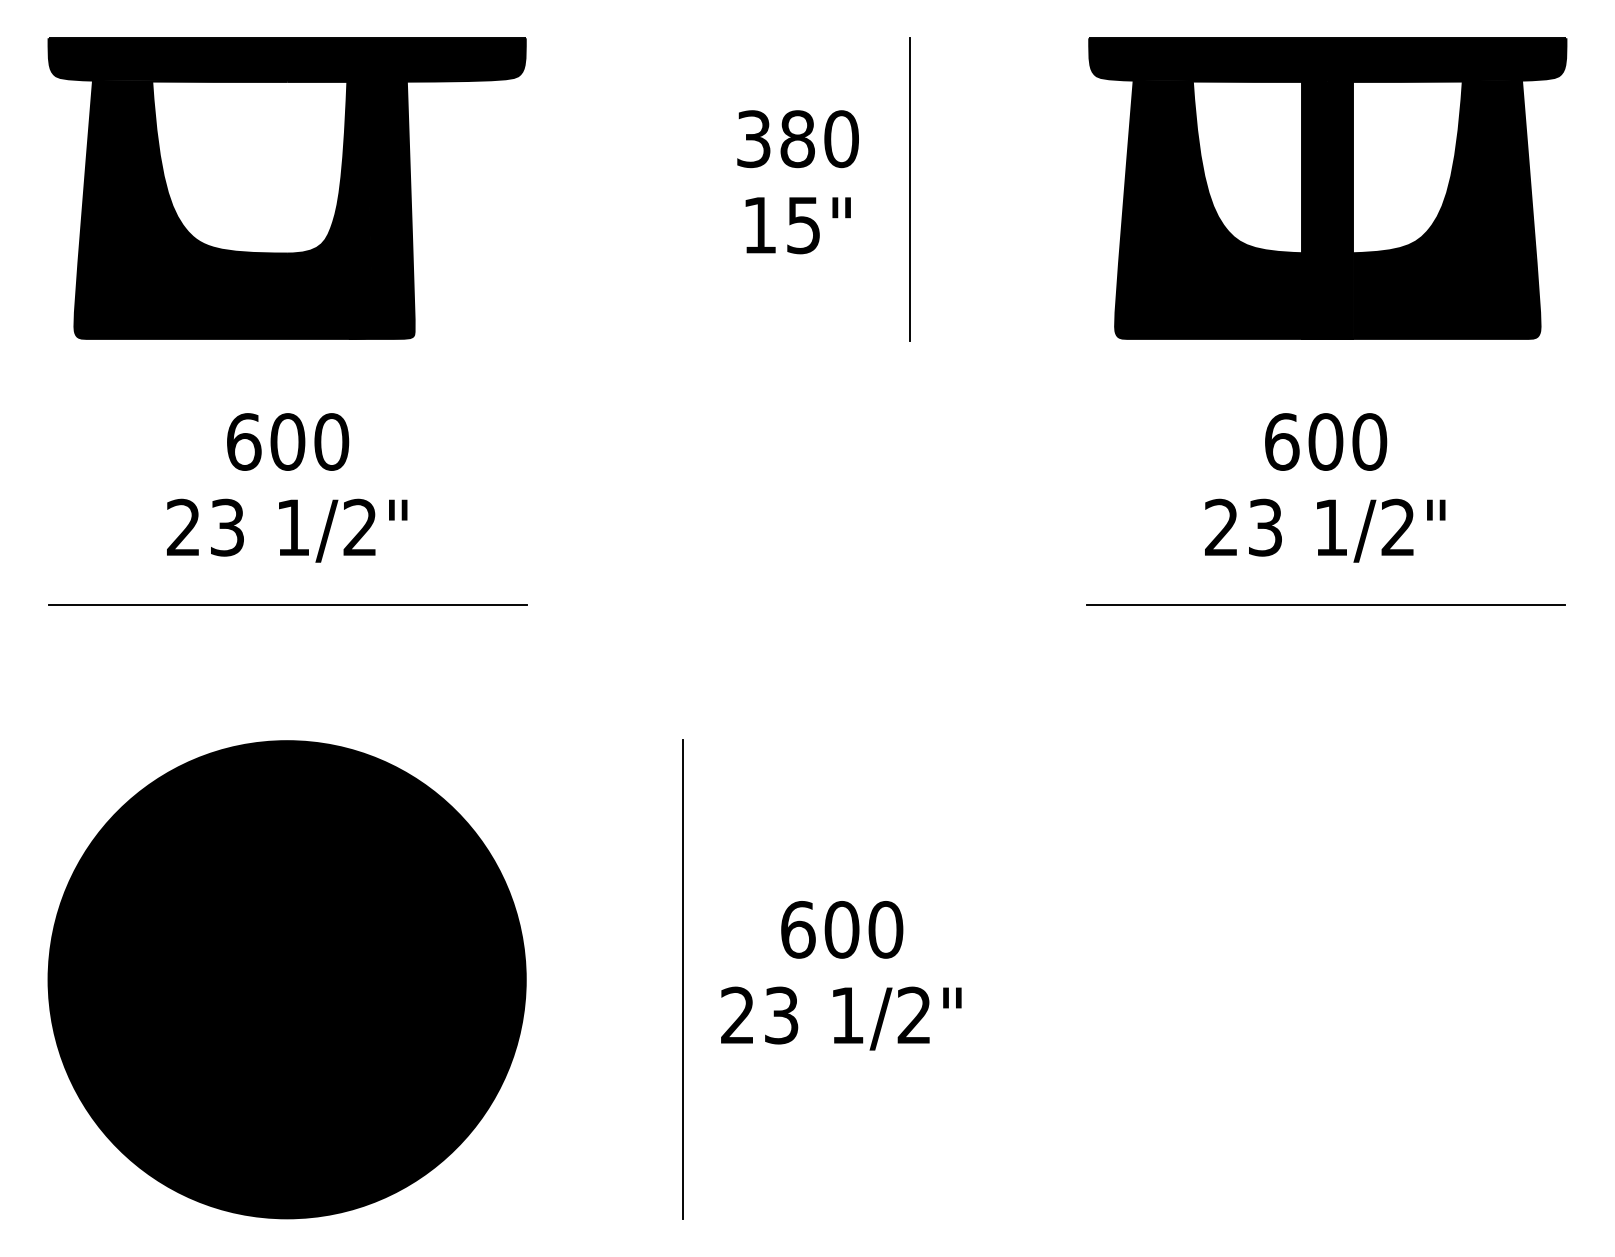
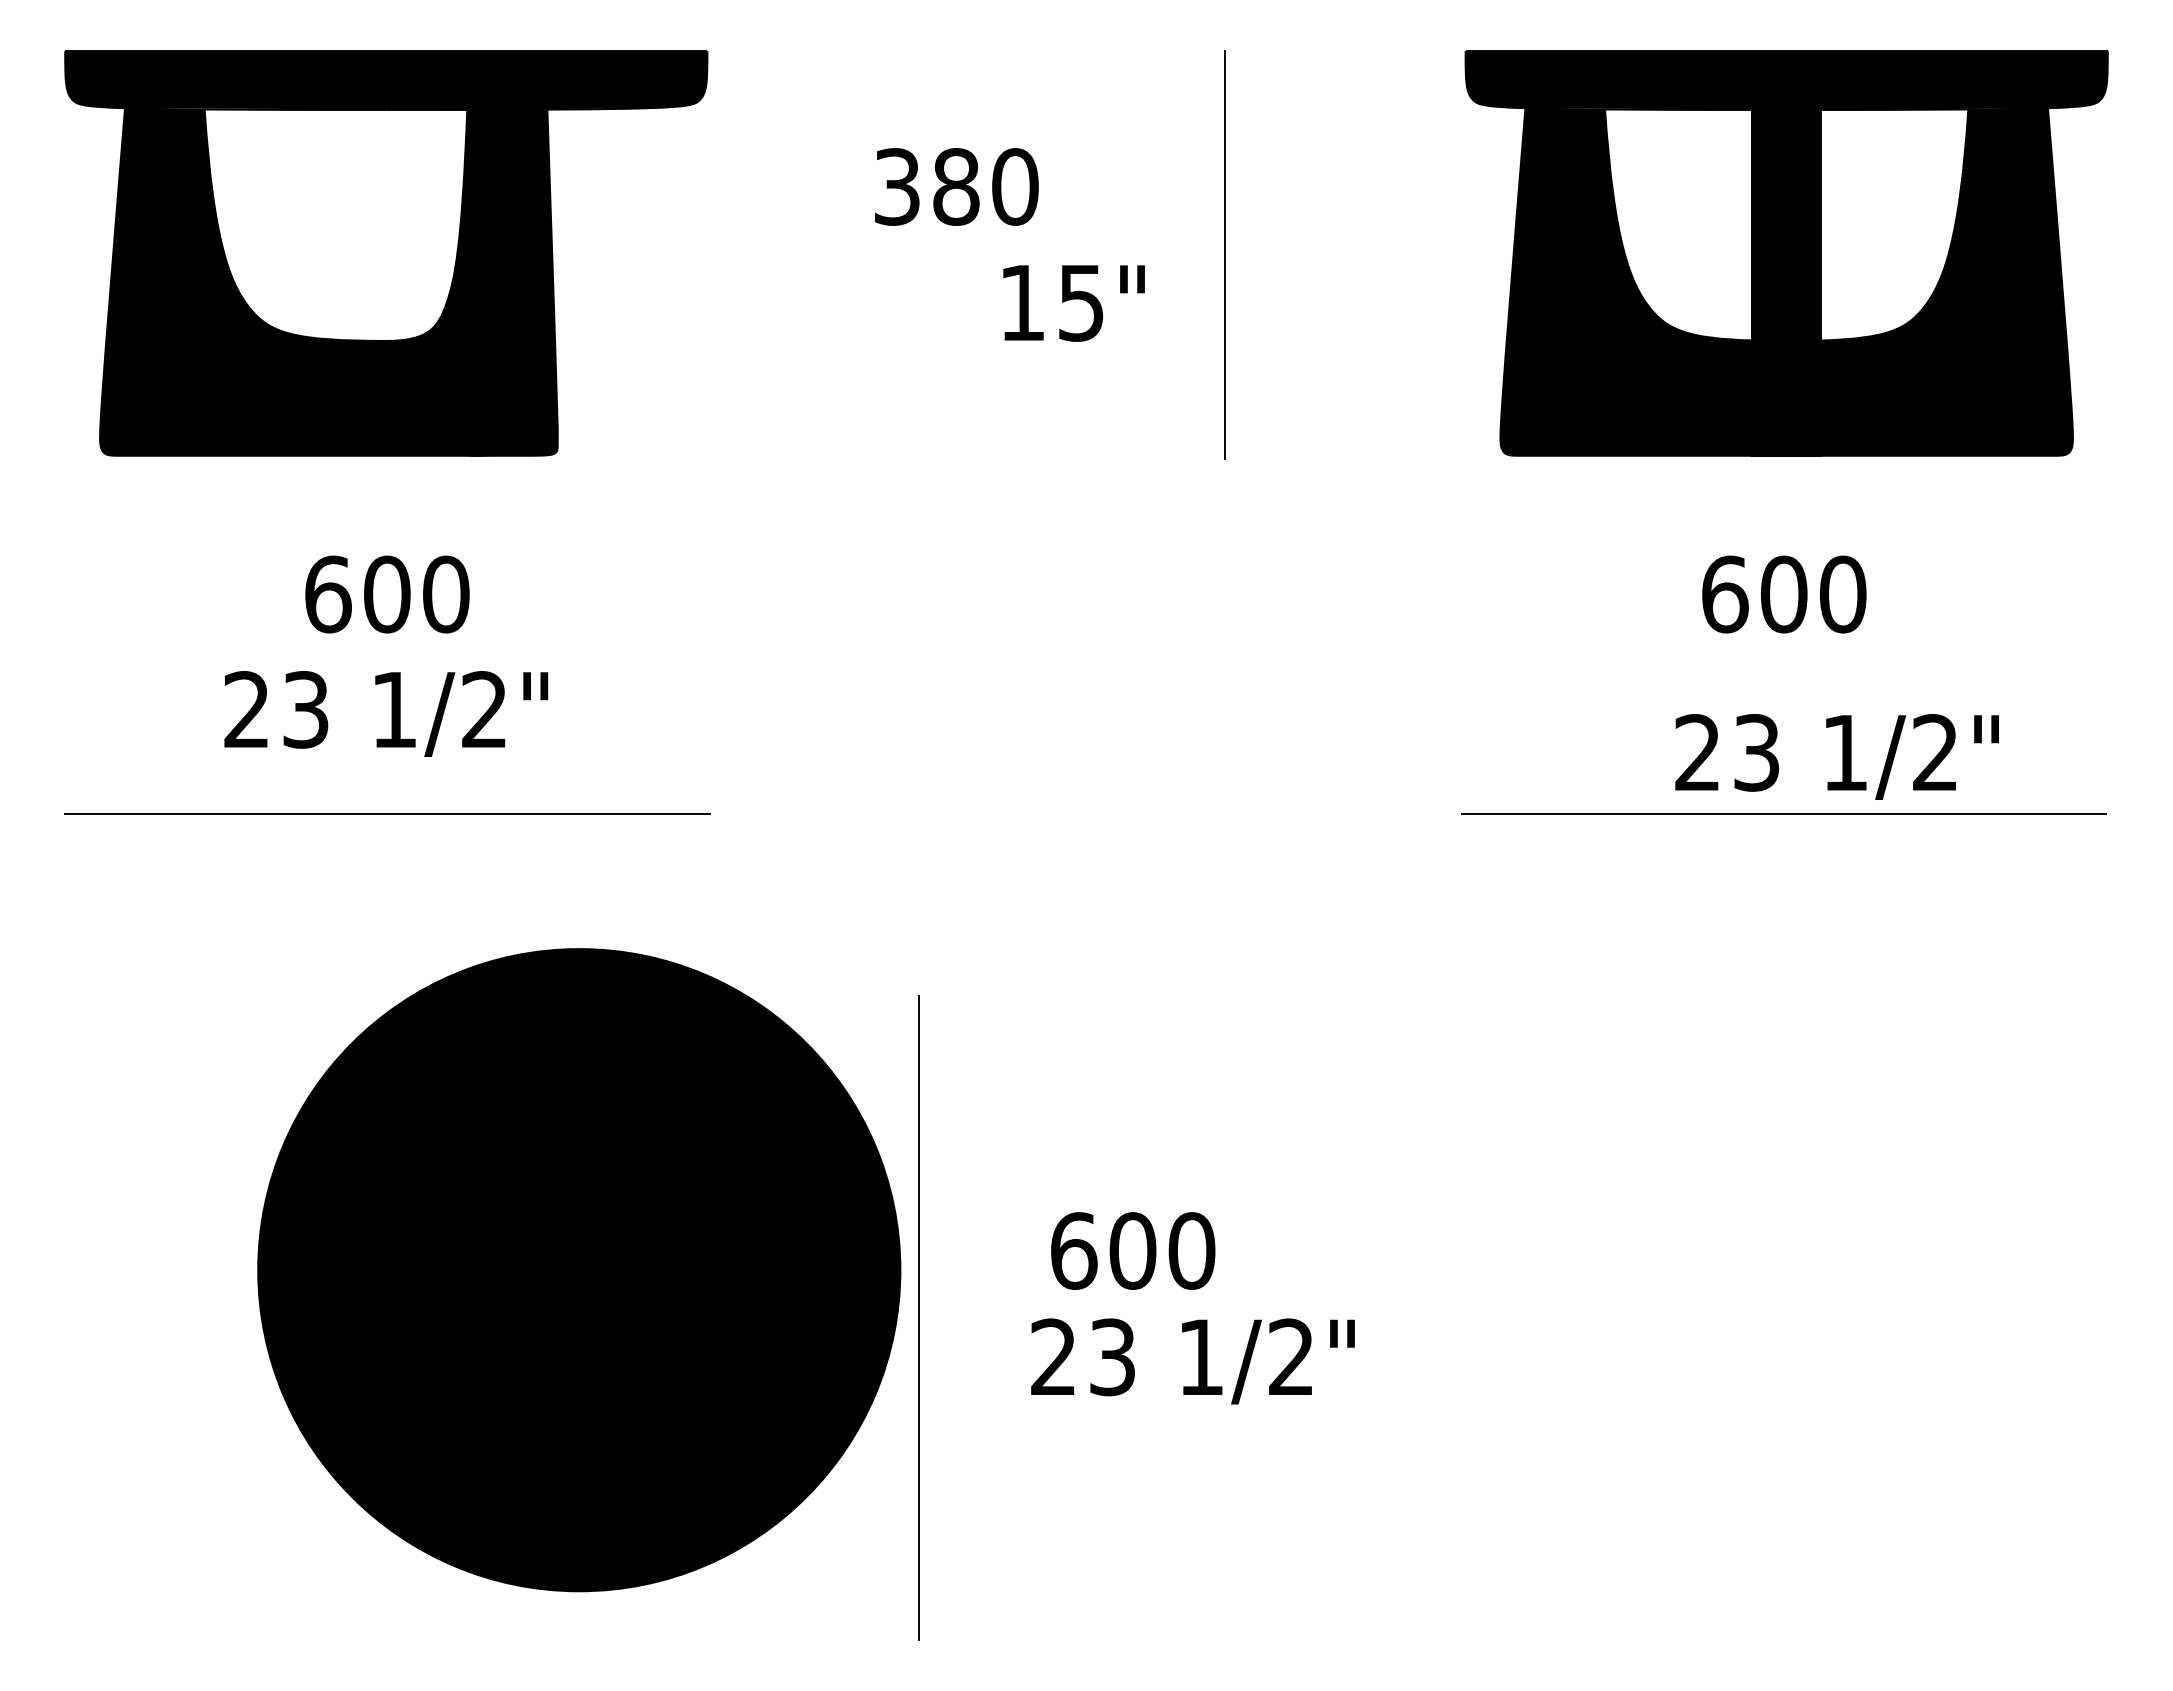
text: (797, 138) -> (956, 186), moved
text: (1324, 530) -> (1836, 756), moved
part: (287, 979) -> (579, 1270), moved
text: (840, 1018) -> (1192, 1361), moved

